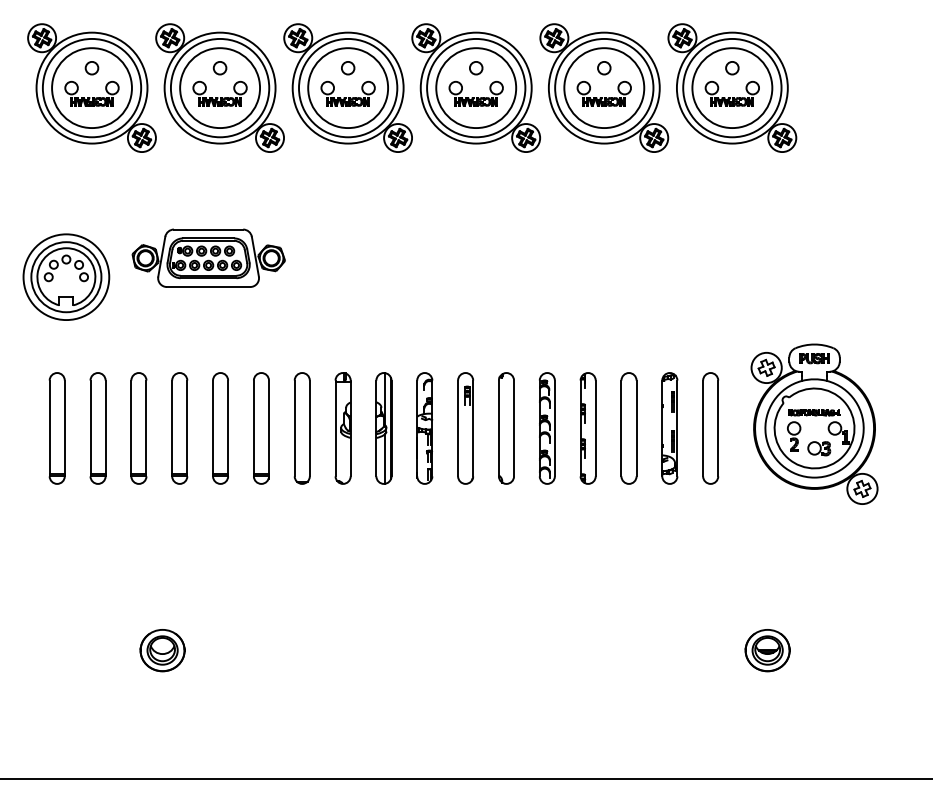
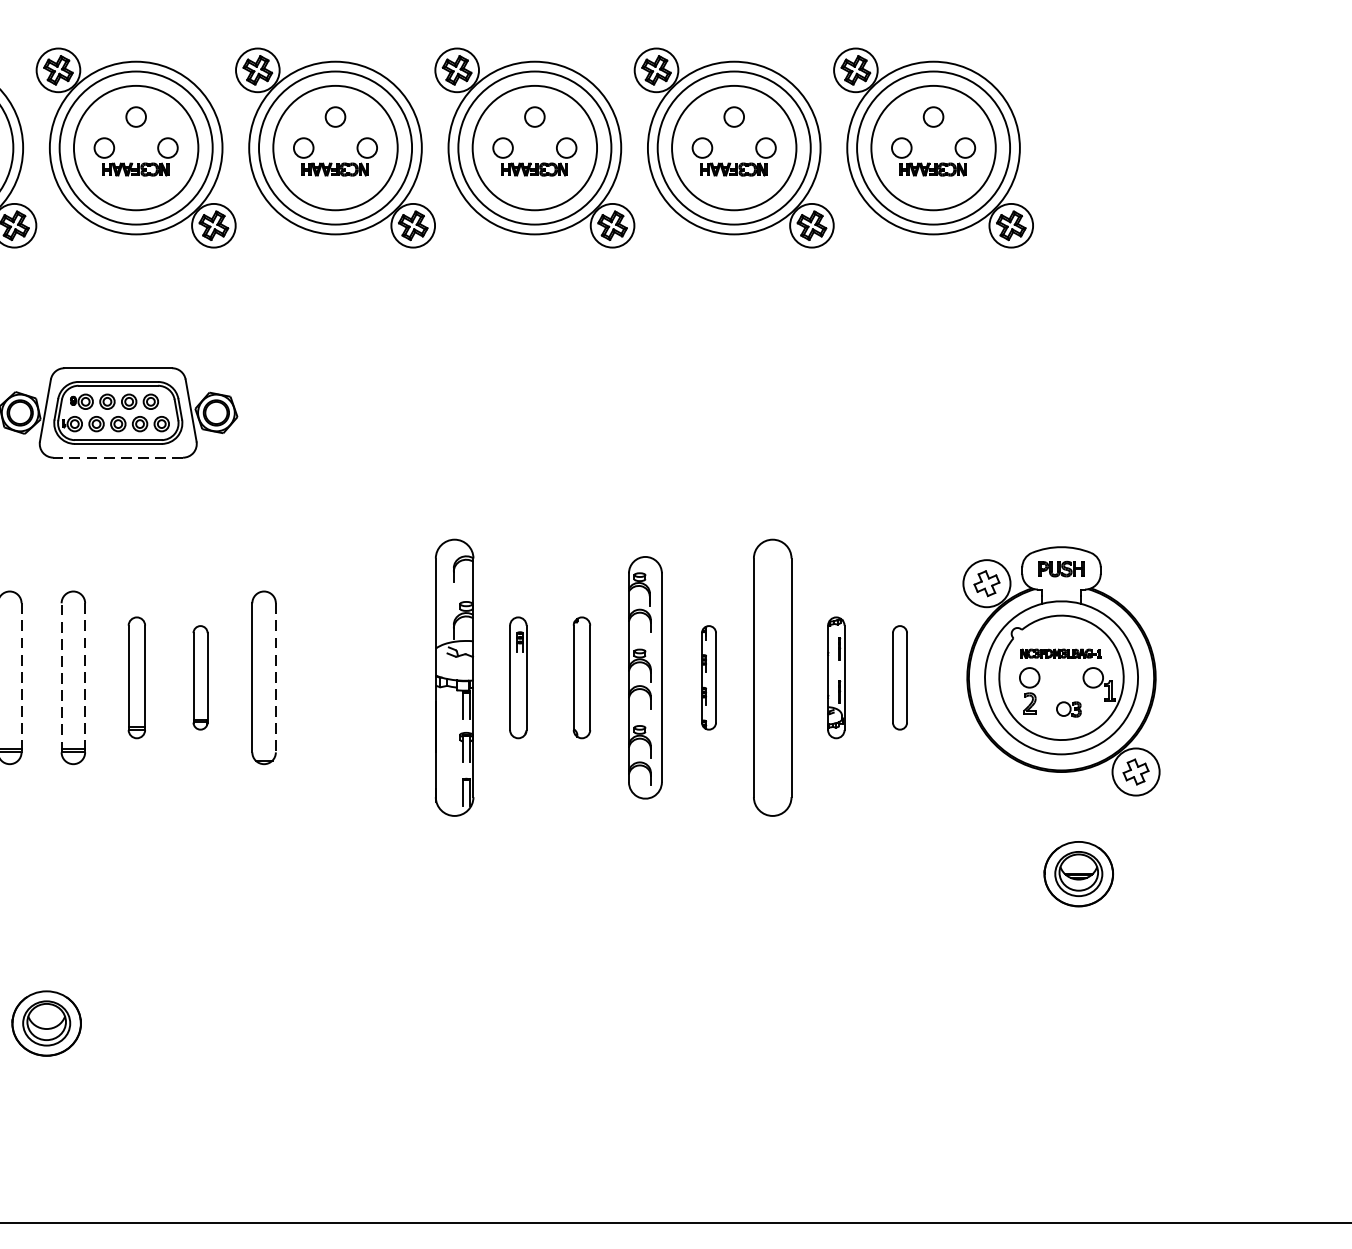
line: (208, 287) -> (118, 458), solid -> dashed
line: (146, 428) -> (21, 677), solid -> dashed
line: (172, 428) -> (62, 677), solid -> dashed
line: (187, 428) -> (85, 677), solid -> dashed
part: (220, 428) -> (136, 677), size x0.7
part: (261, 428) -> (200, 677), size x0.6
line: (309, 428) -> (275, 677), solid -> dashed
part: (342, 428) -> (326, 677), removed
part: (383, 428) -> (390, 677), removed
part: (424, 428) -> (454, 677), size x1.6
part: (465, 428) -> (518, 677), size x0.7
part: (506, 428) -> (581, 677), size x0.7
part: (547, 428) -> (645, 677), size x1.4
part: (587, 428) -> (708, 677), size x0.6
part: (628, 428) -> (771, 677), size x1.6
part: (669, 428) -> (835, 677), size x0.7
part: (710, 428) -> (899, 677), size x0.6
part: (819, 448) -> (1069, 709), size x0.7
part: (767, 650) -> (1078, 874), moved

